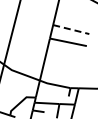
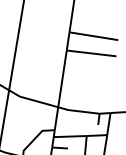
line: (71, 29) -> (94, 36), dashed -> solid

